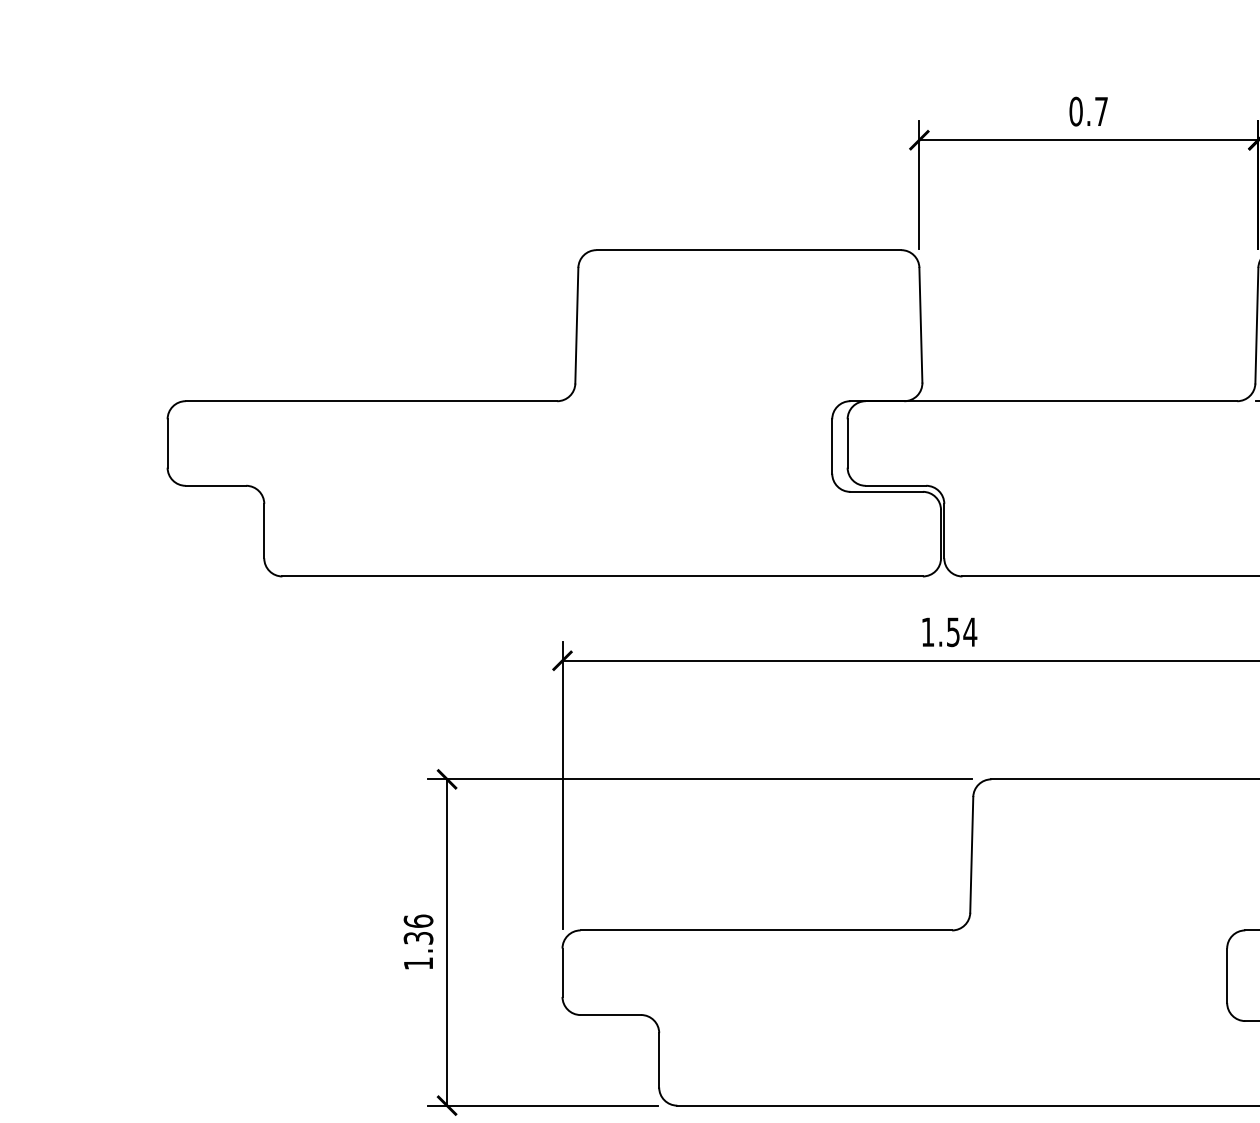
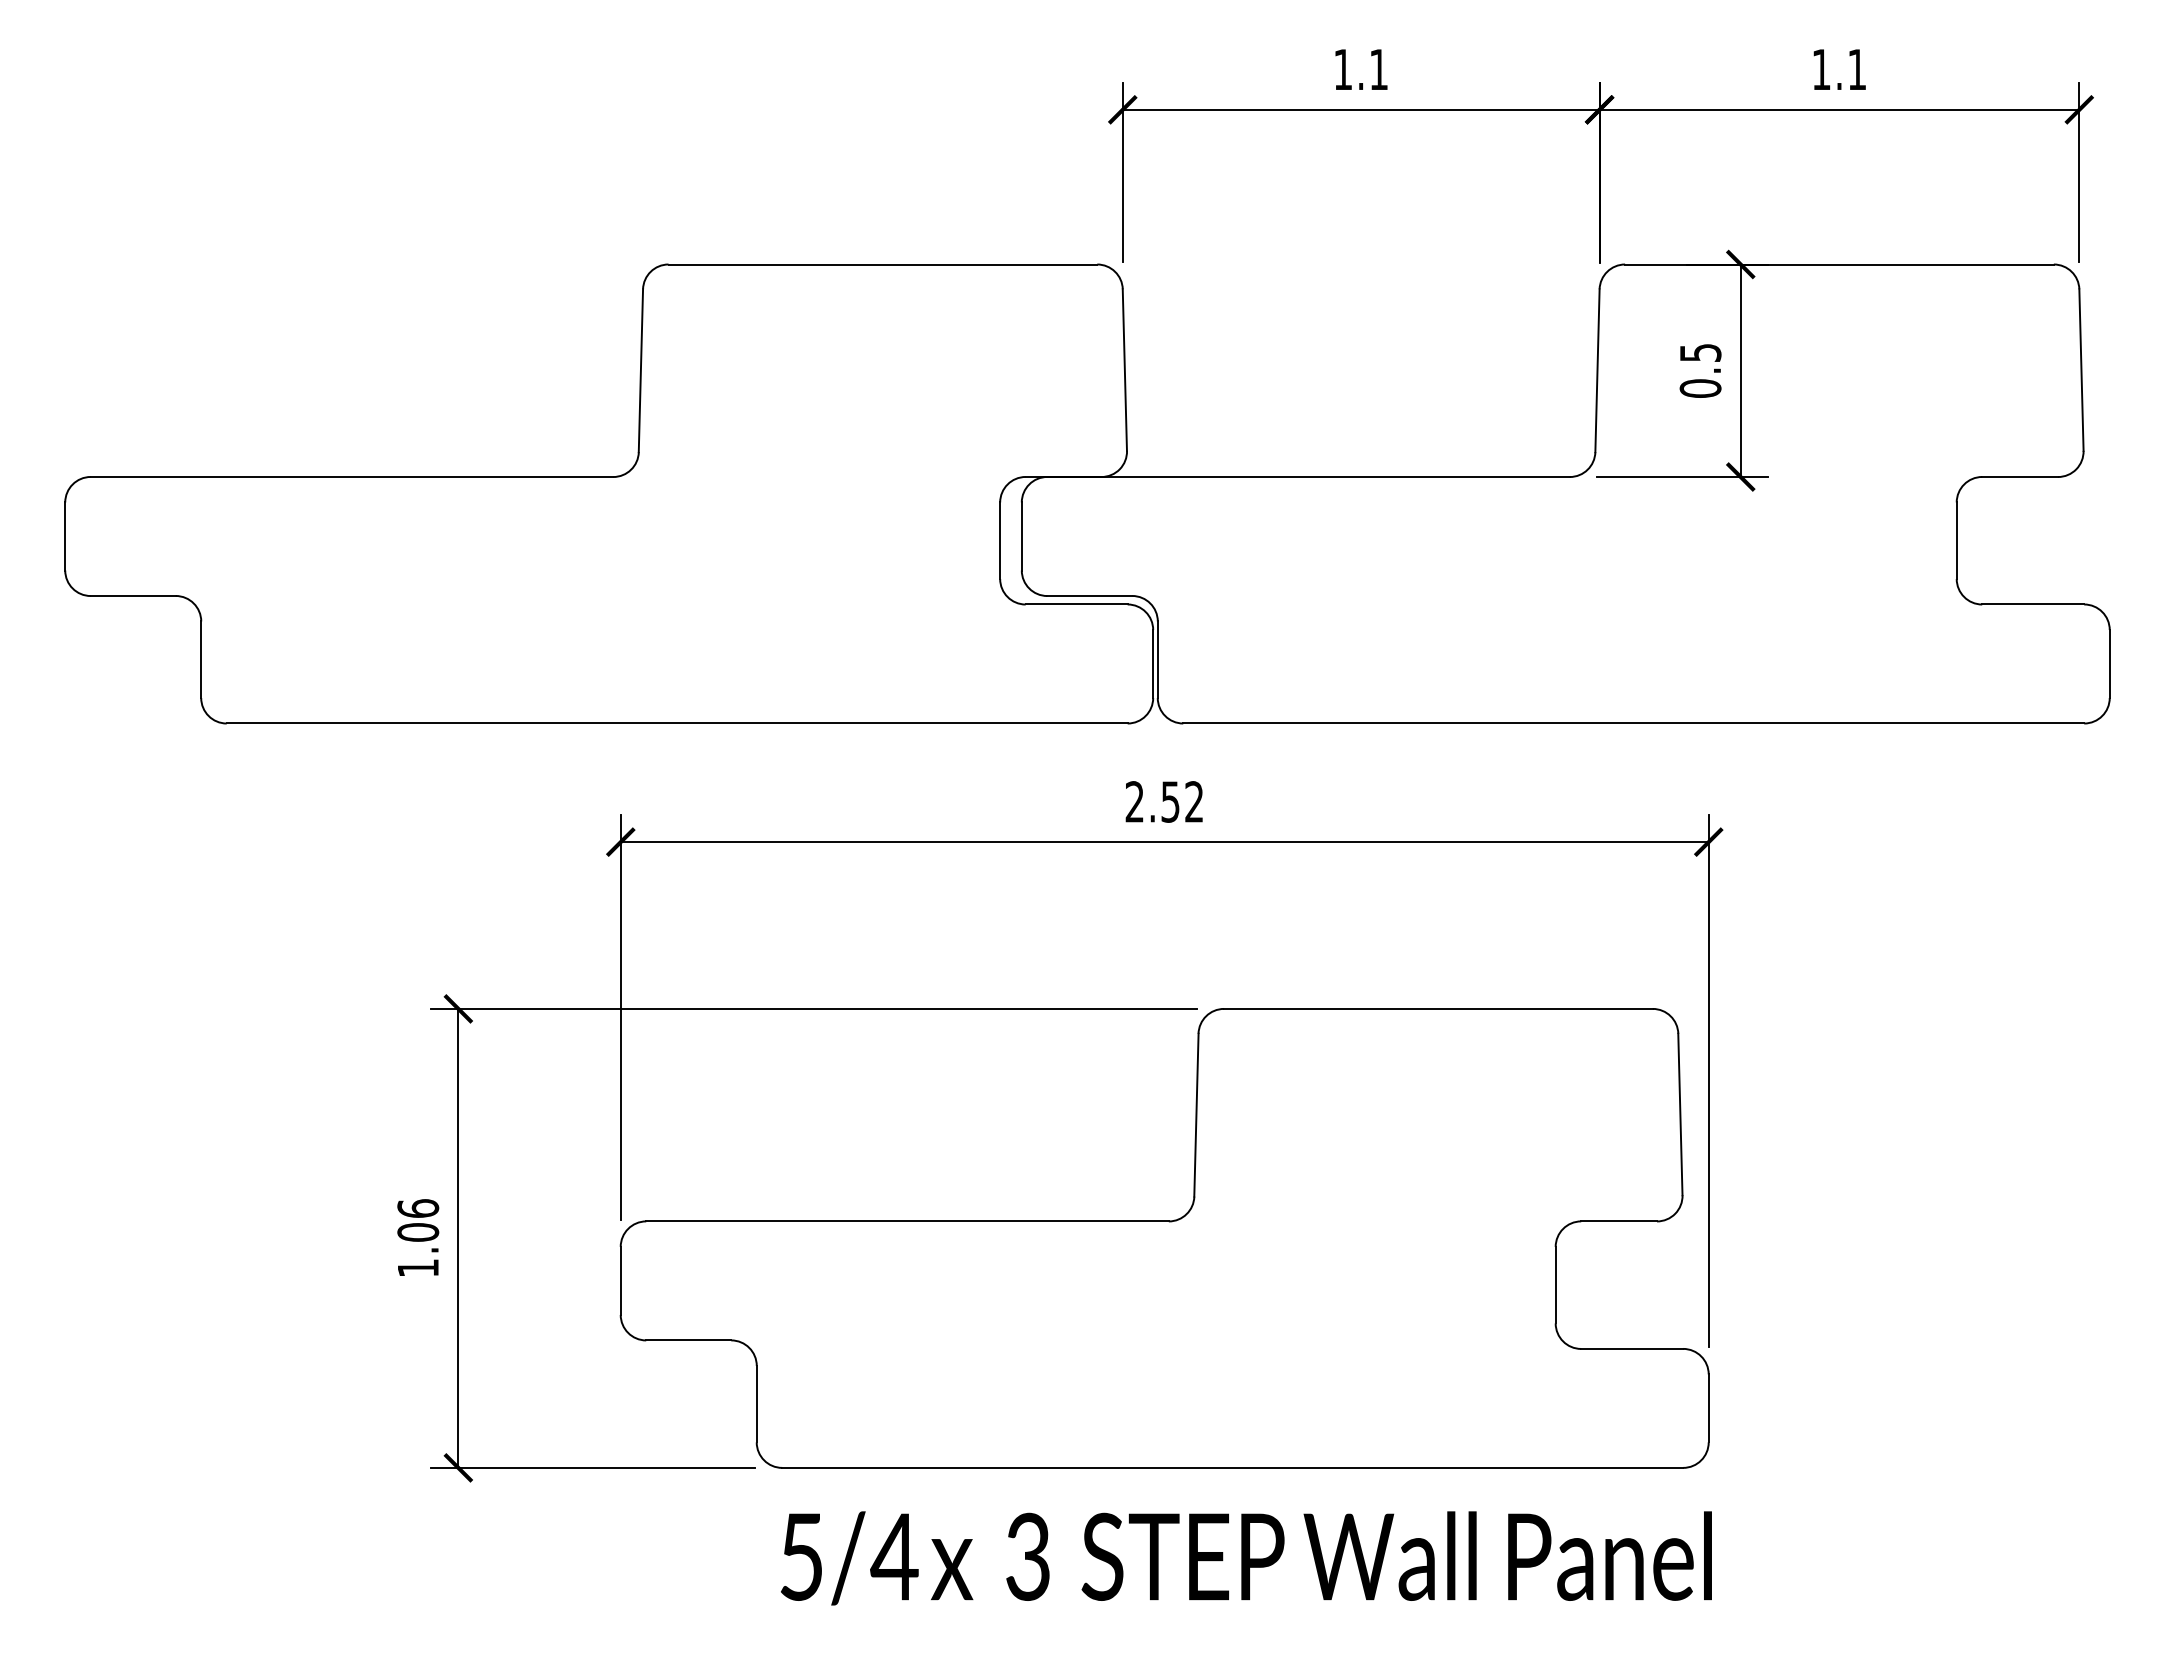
text: (1088, 111) -> (1360, 69), 0.7 -> 1.1
text: (949, 631) -> (1164, 801), 1.54 -> 2.52
text: (418, 938) -> (418, 1232), 1.36 -> 1.06

